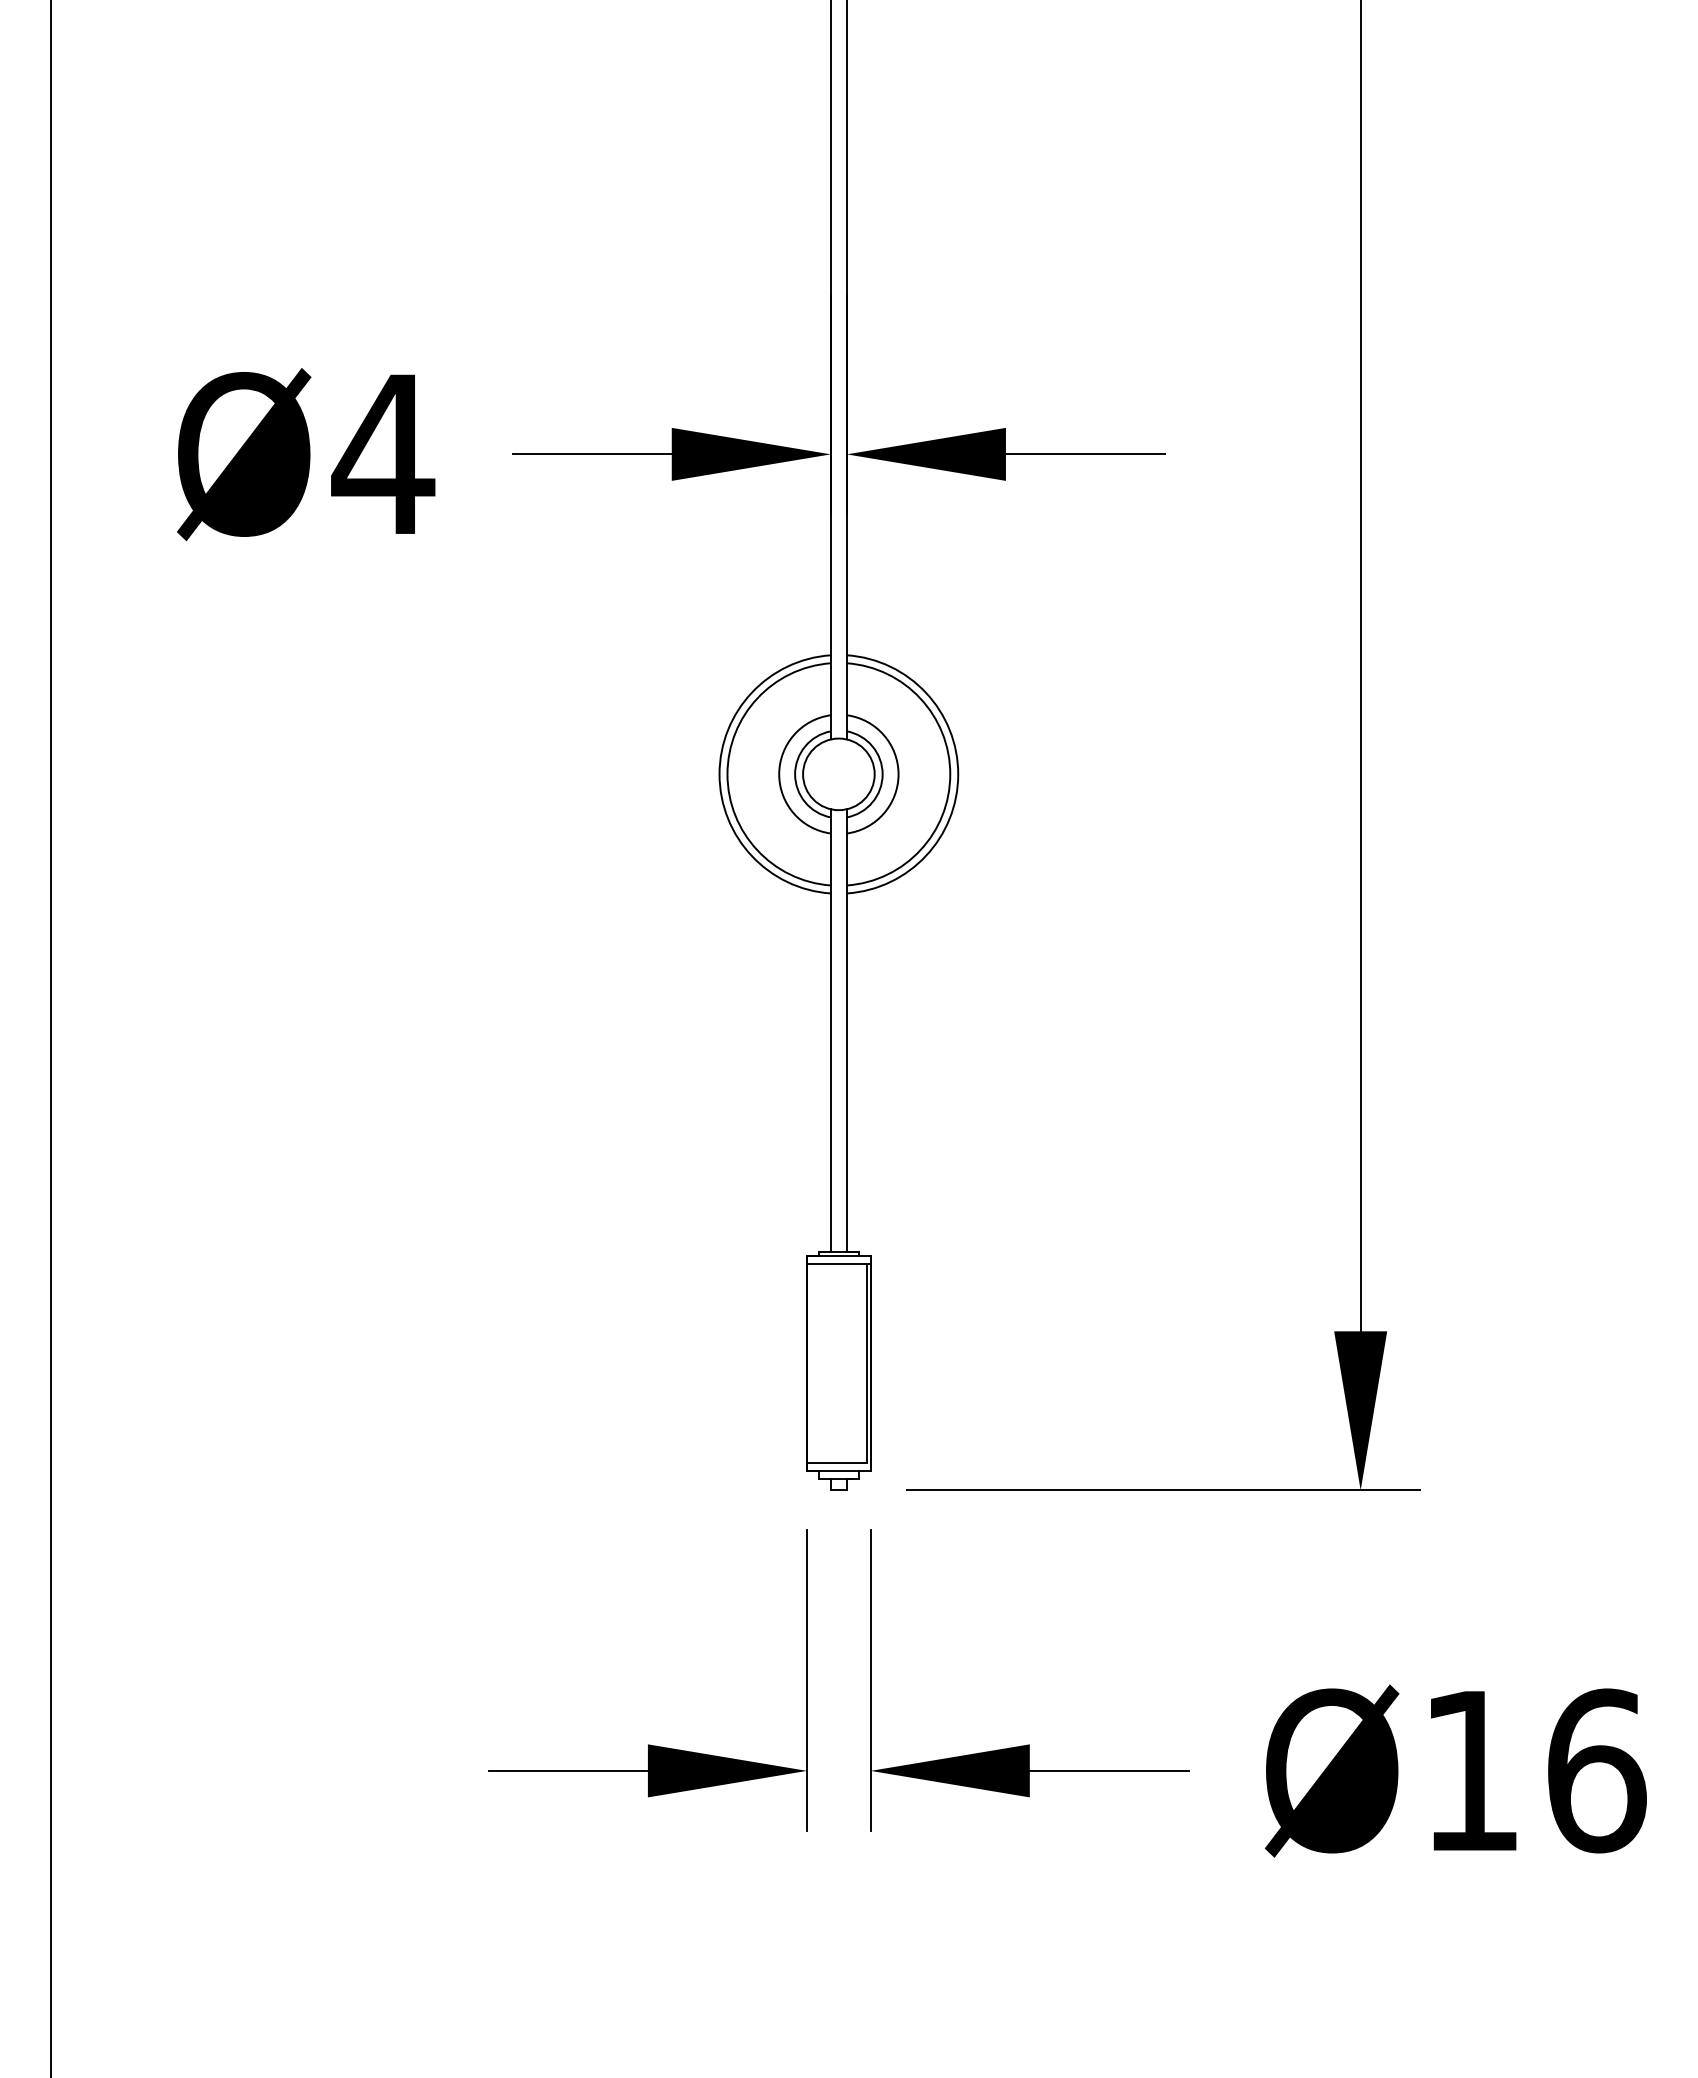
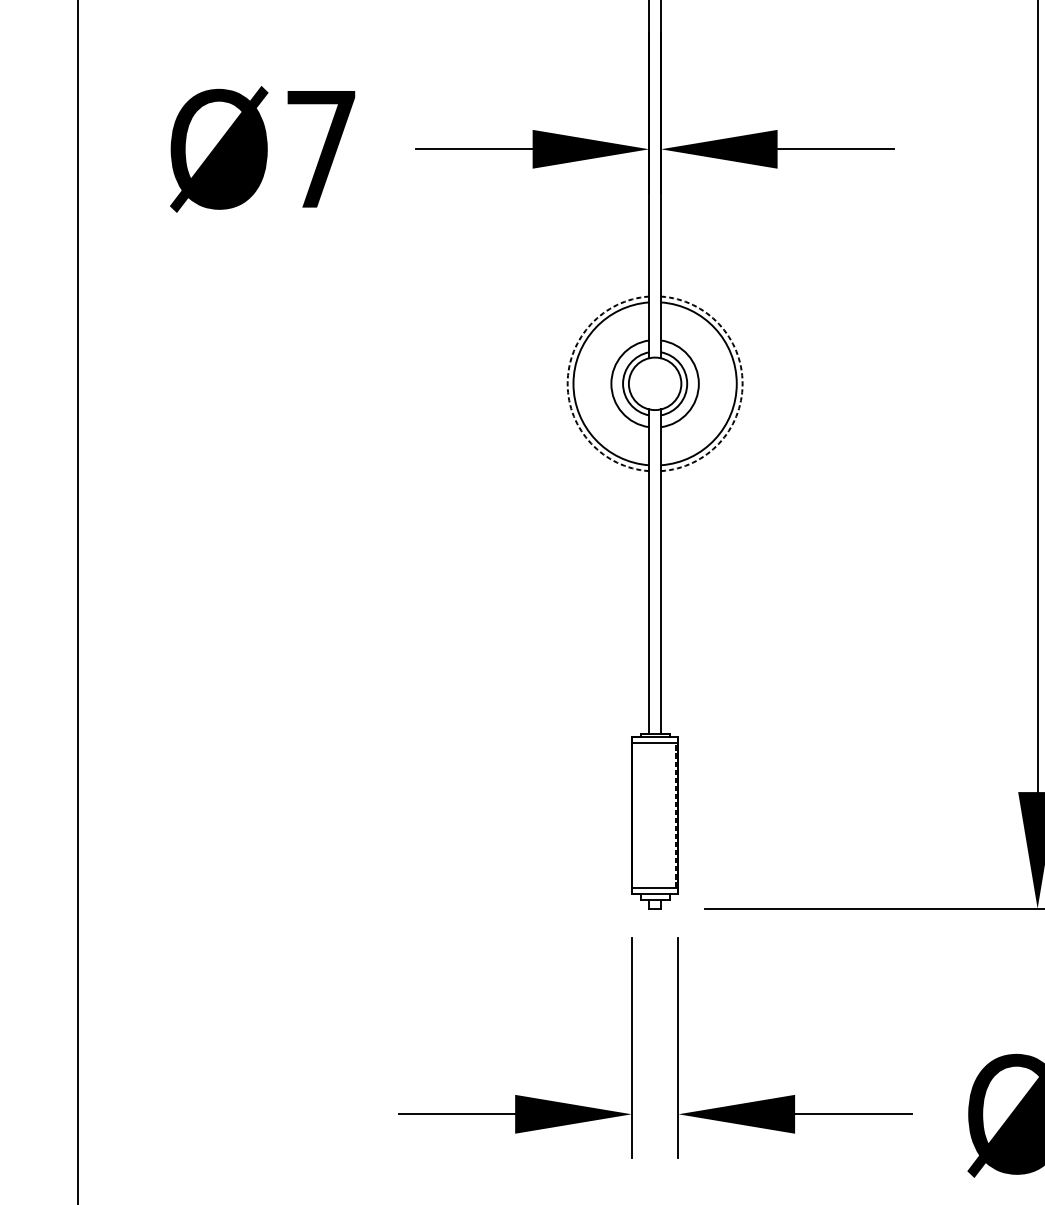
text: (383, 453) -> (321, 148), Ø4 -> Ø7
arc: (719, 774) -> (567, 383), solid -> dashed
arc: (958, 774) -> (742, 383), solid -> dashed
line: (866, 1362) -> (675, 814), solid -> dashed

